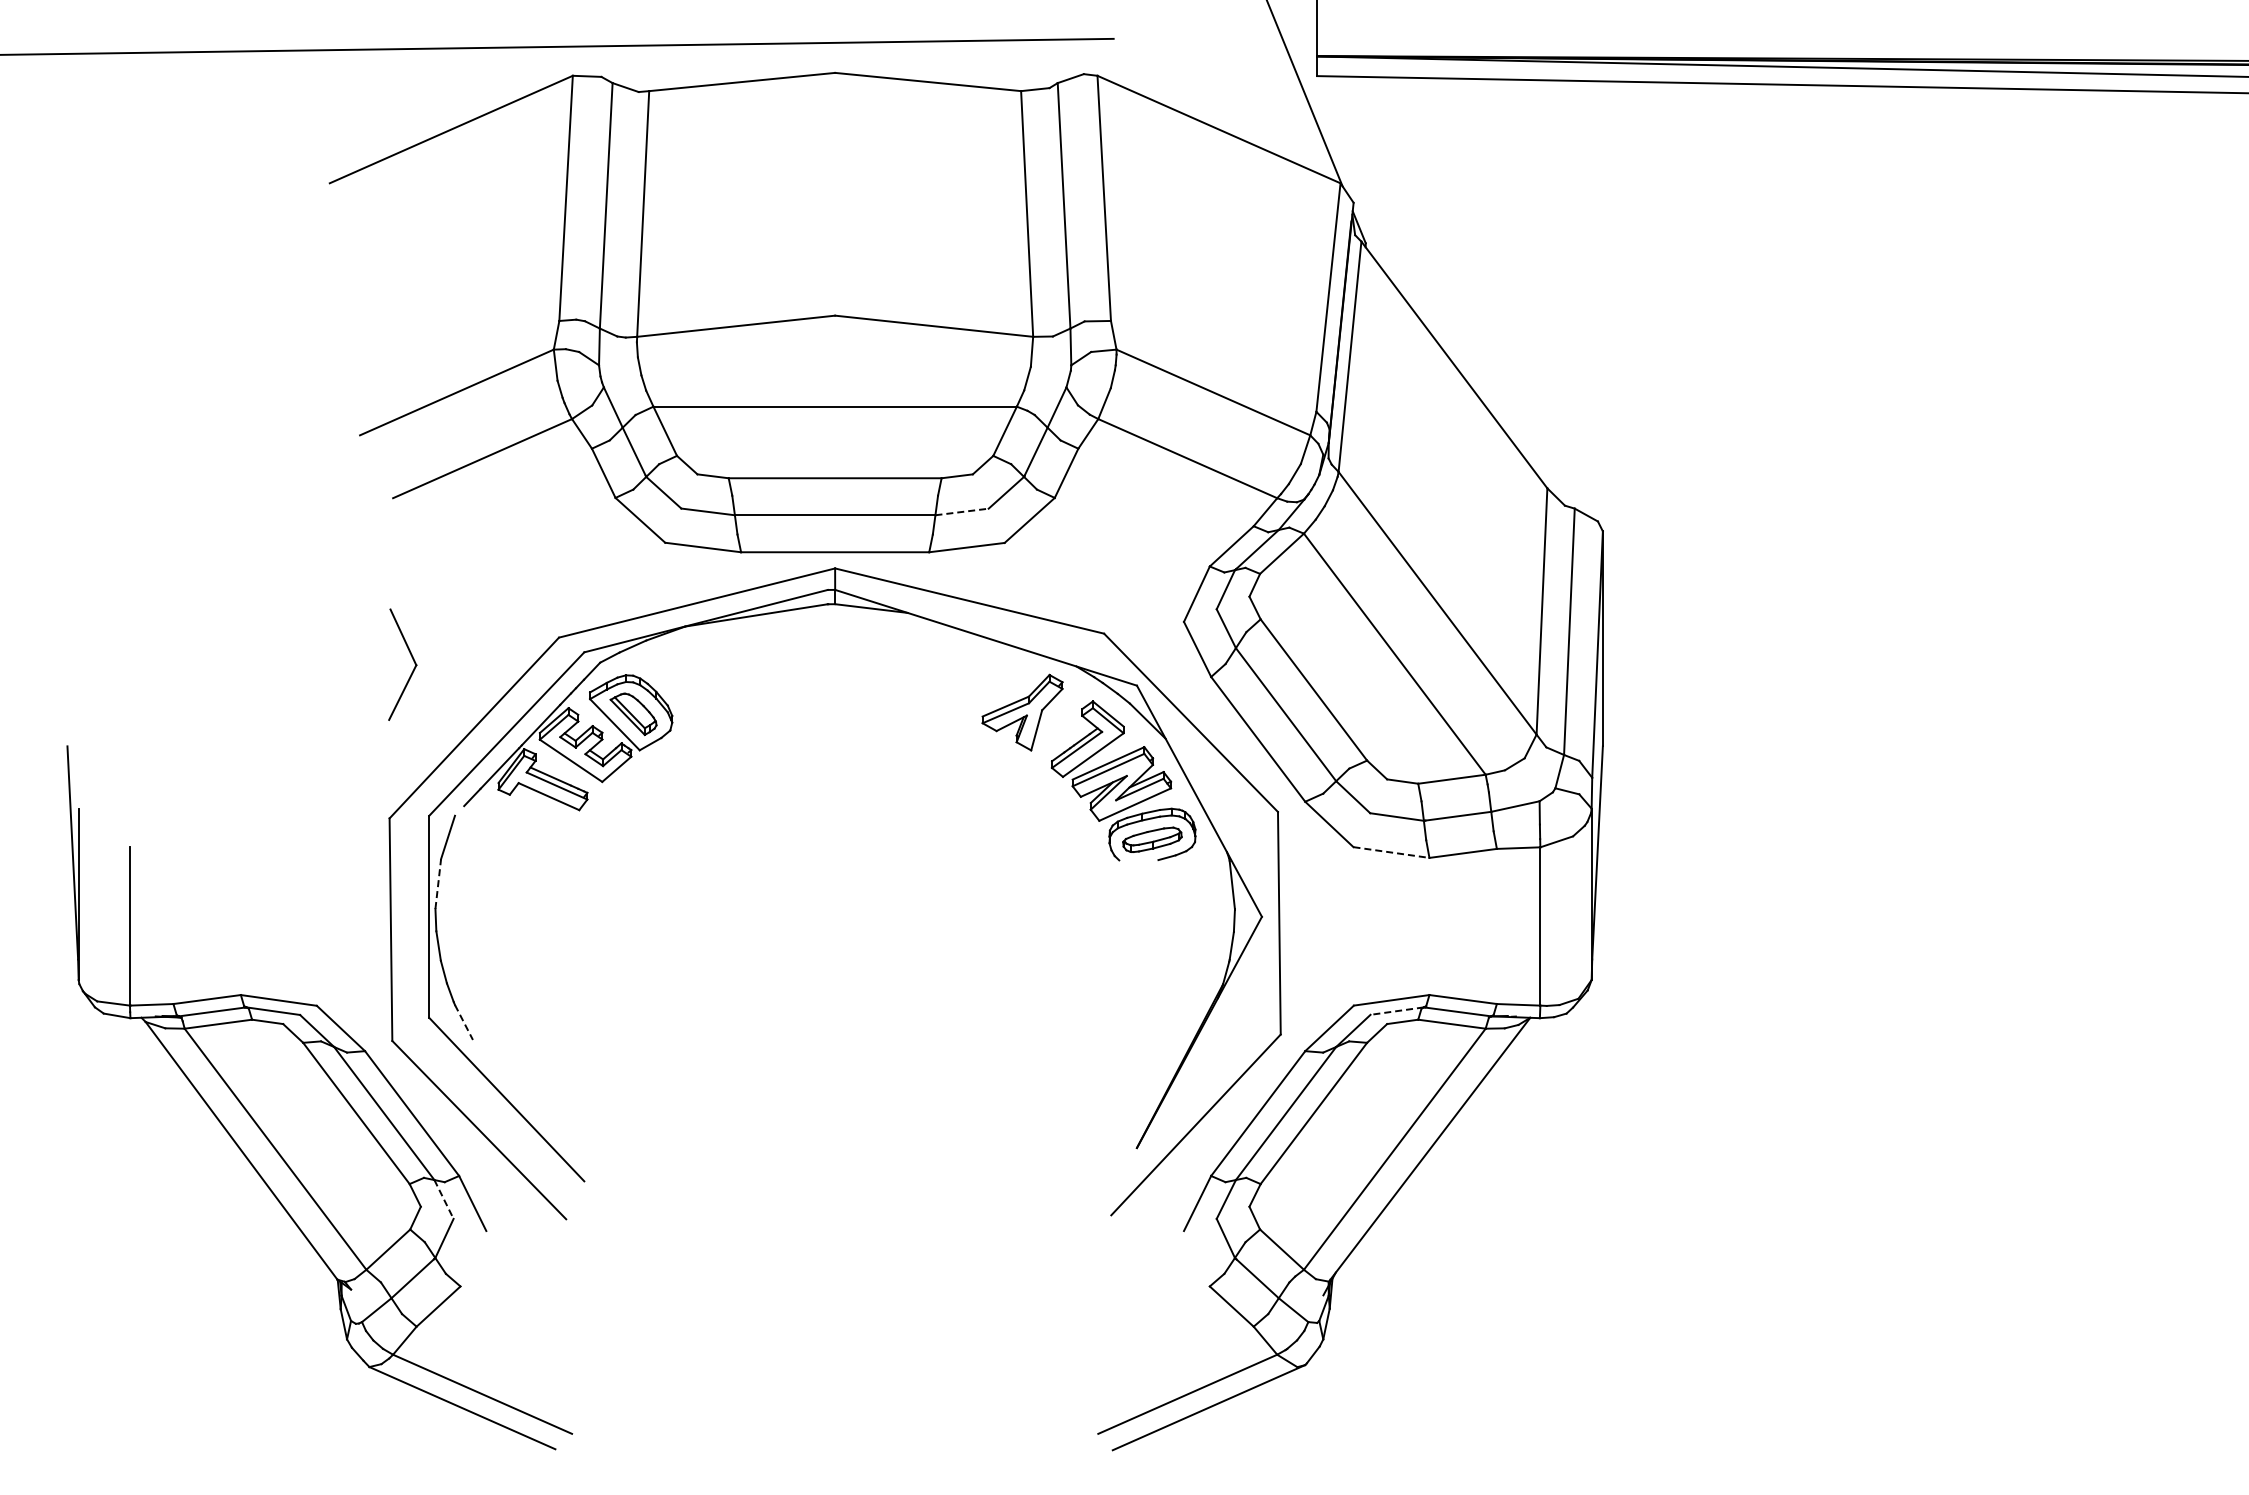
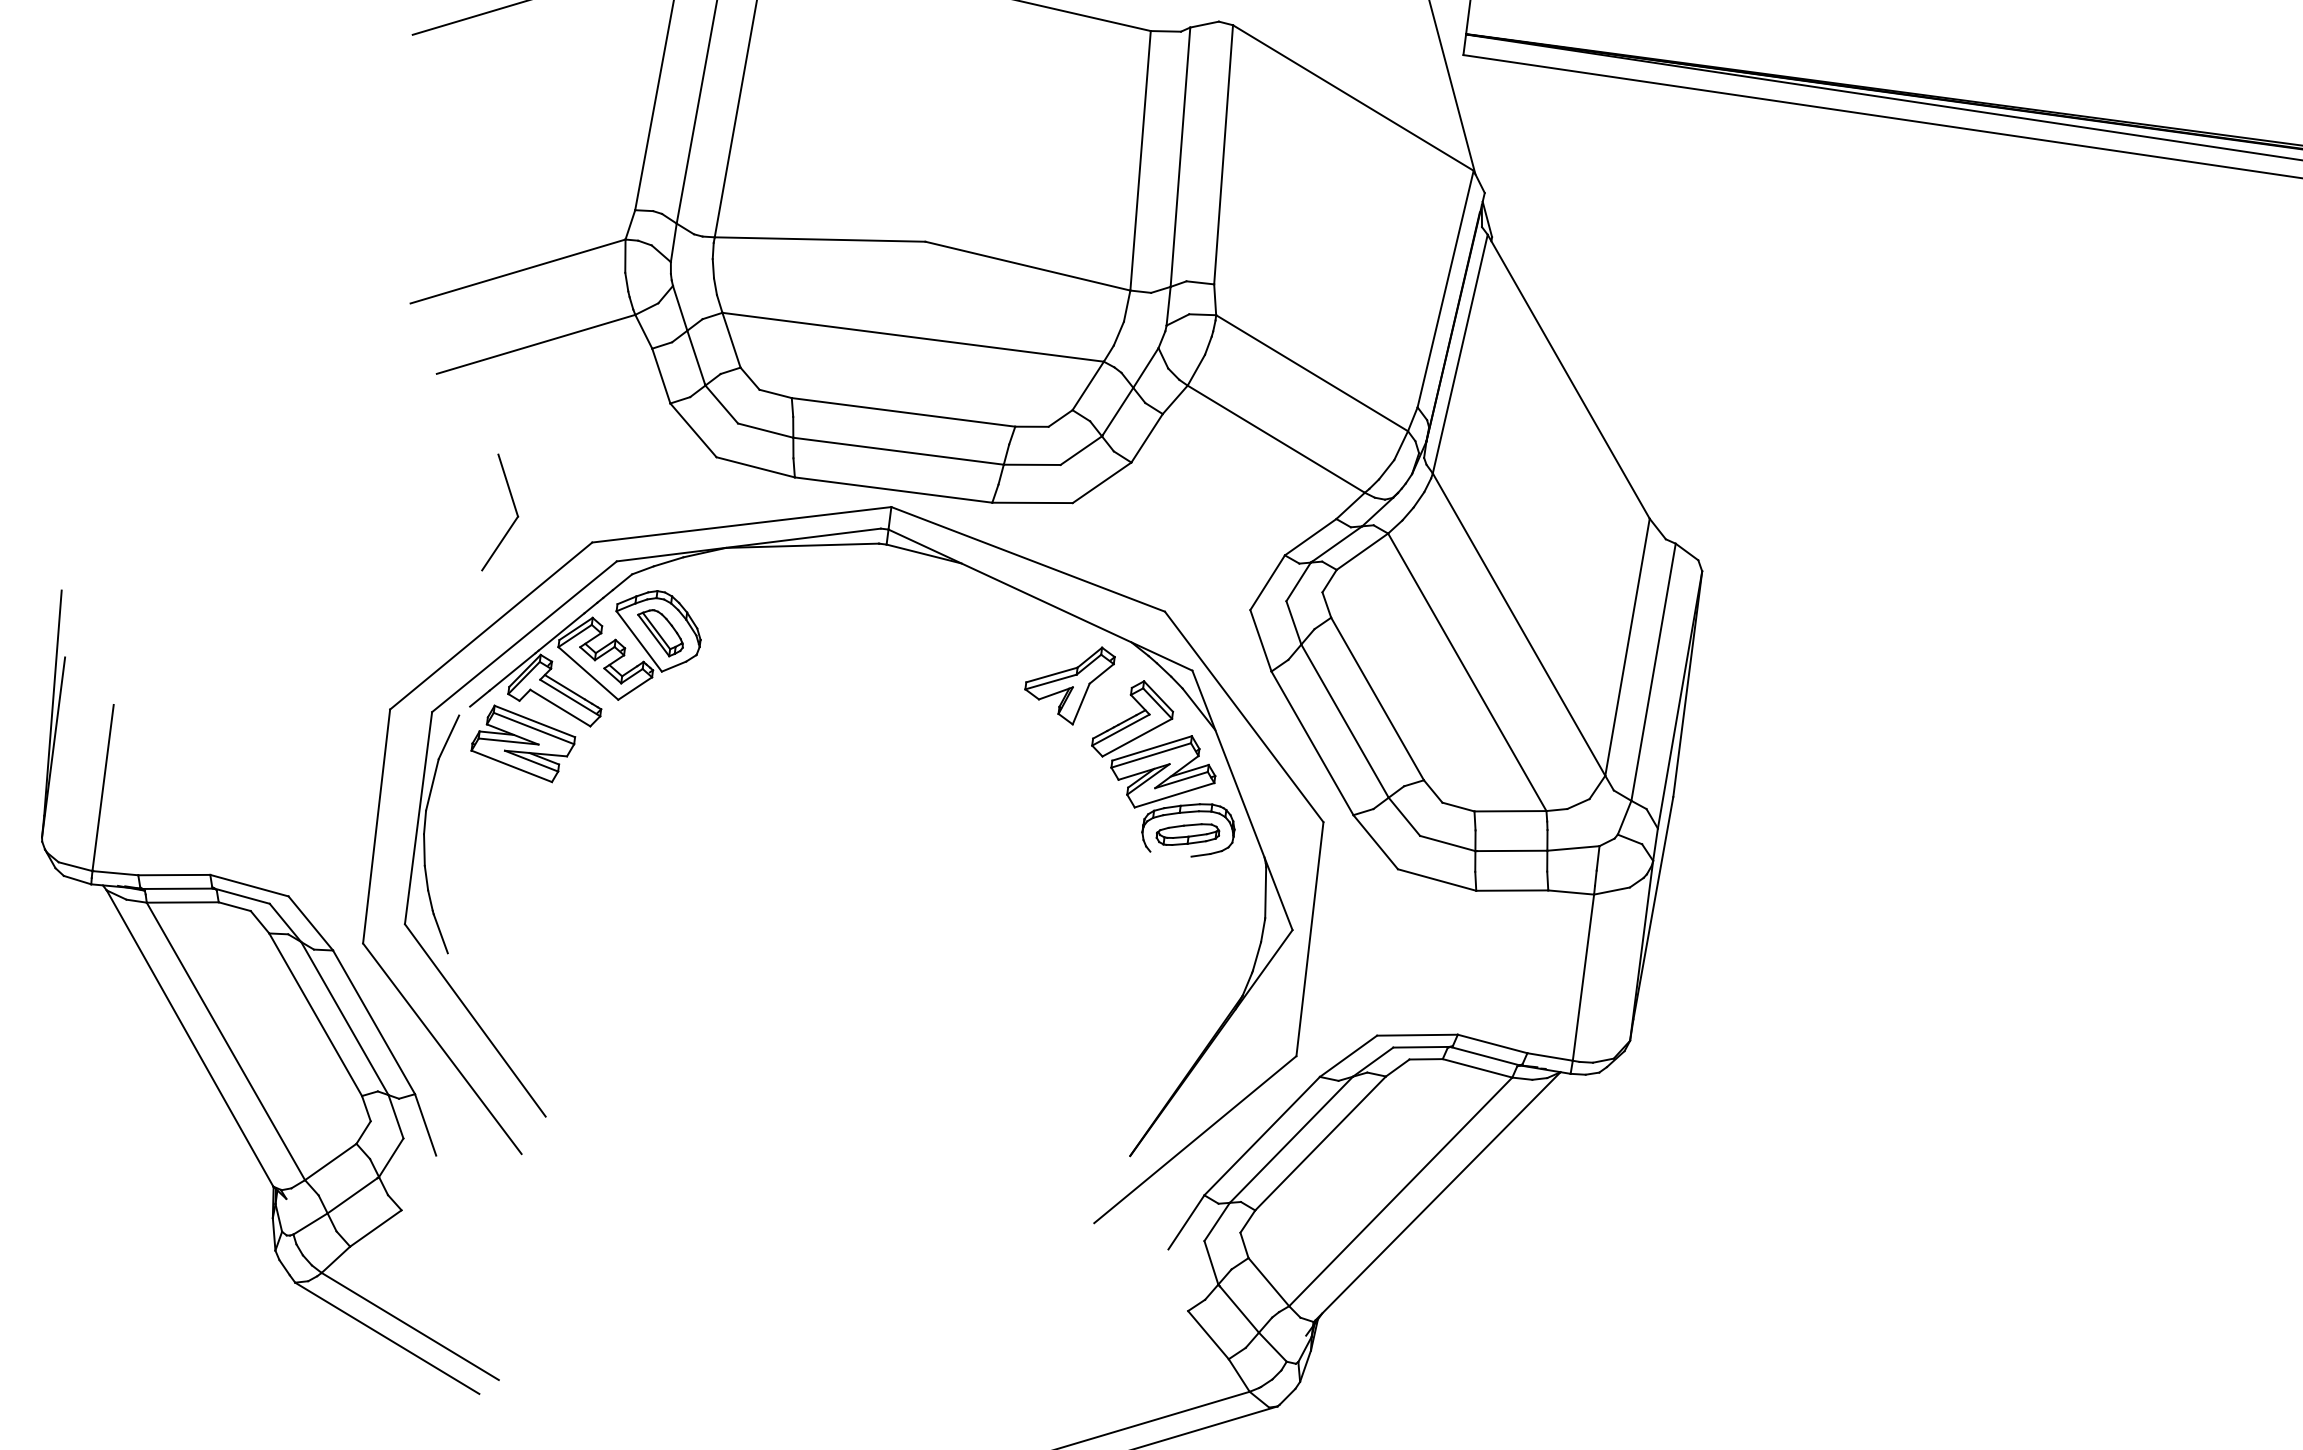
line: (962, 511) -> (1032, 464), dashed -> solid
part: (412, 659) -> (514, 510), moved
part: (518, 834) -> (523, 743), added
line: (1391, 852) -> (1437, 880), dashed -> solid
line: (438, 883) -> (432, 784), dashed -> solid
line: (1397, 1011) -> (1422, 1047), dashed -> solid
line: (463, 1022) -> (440, 933), dashed -> solid
line: (444, 1199) -> (396, 1116), dashed -> solid

